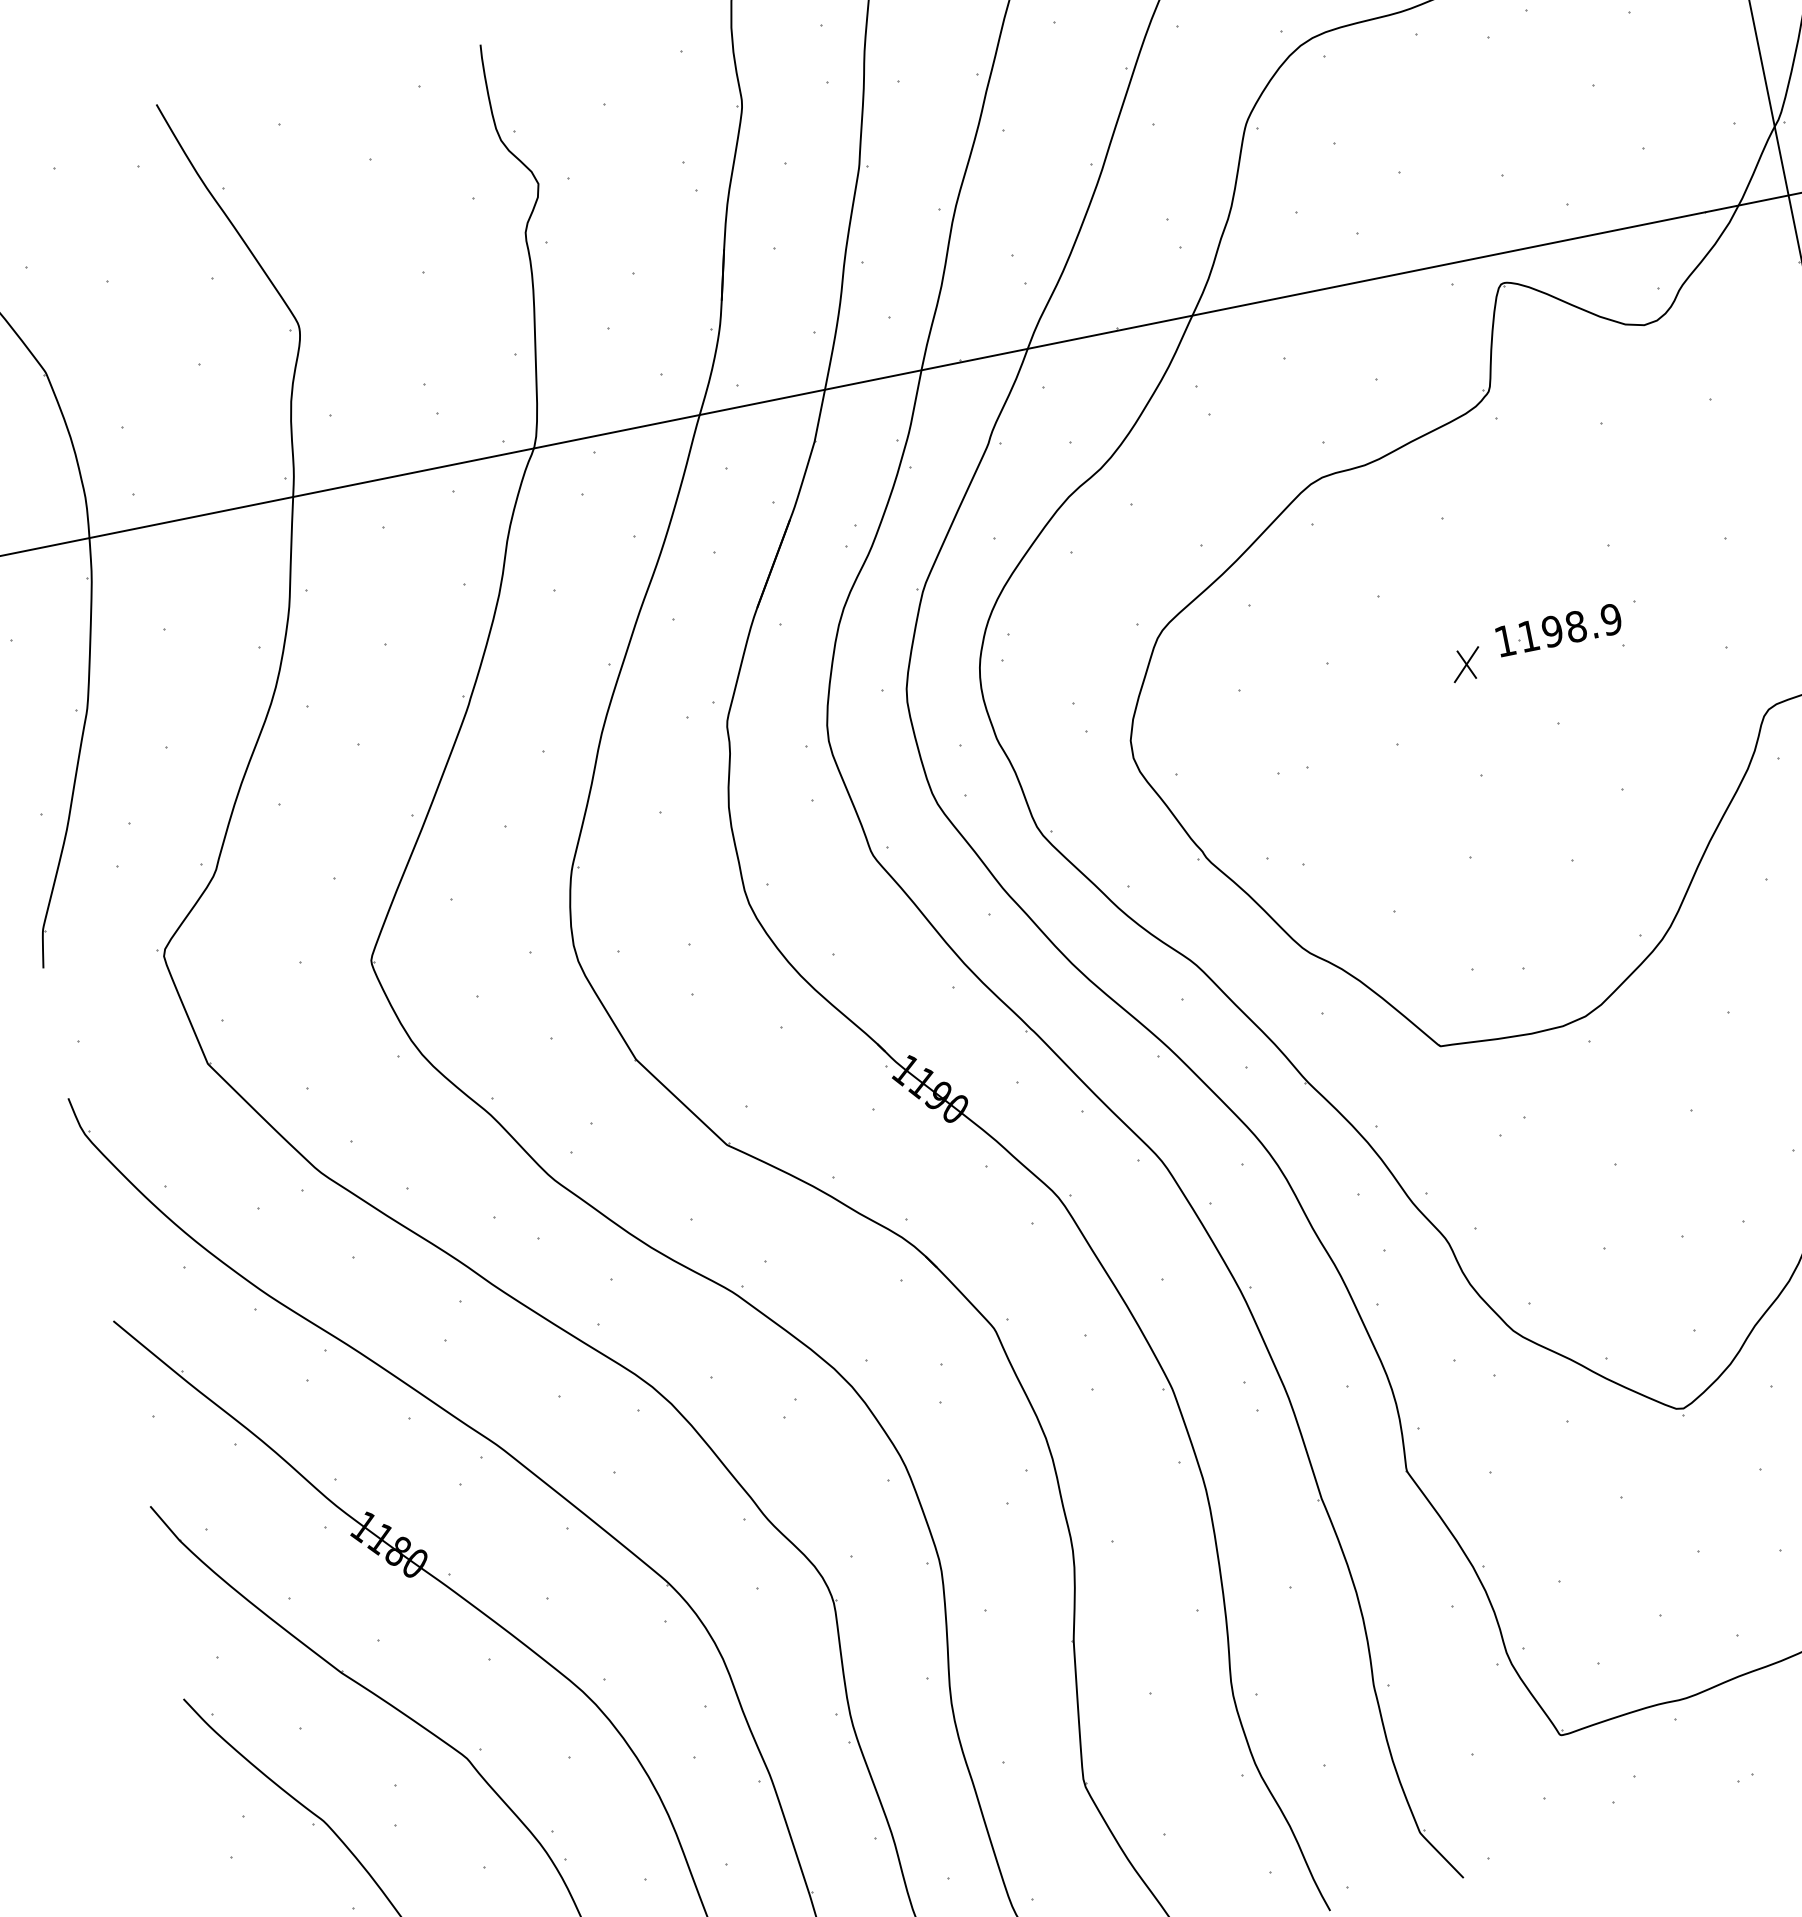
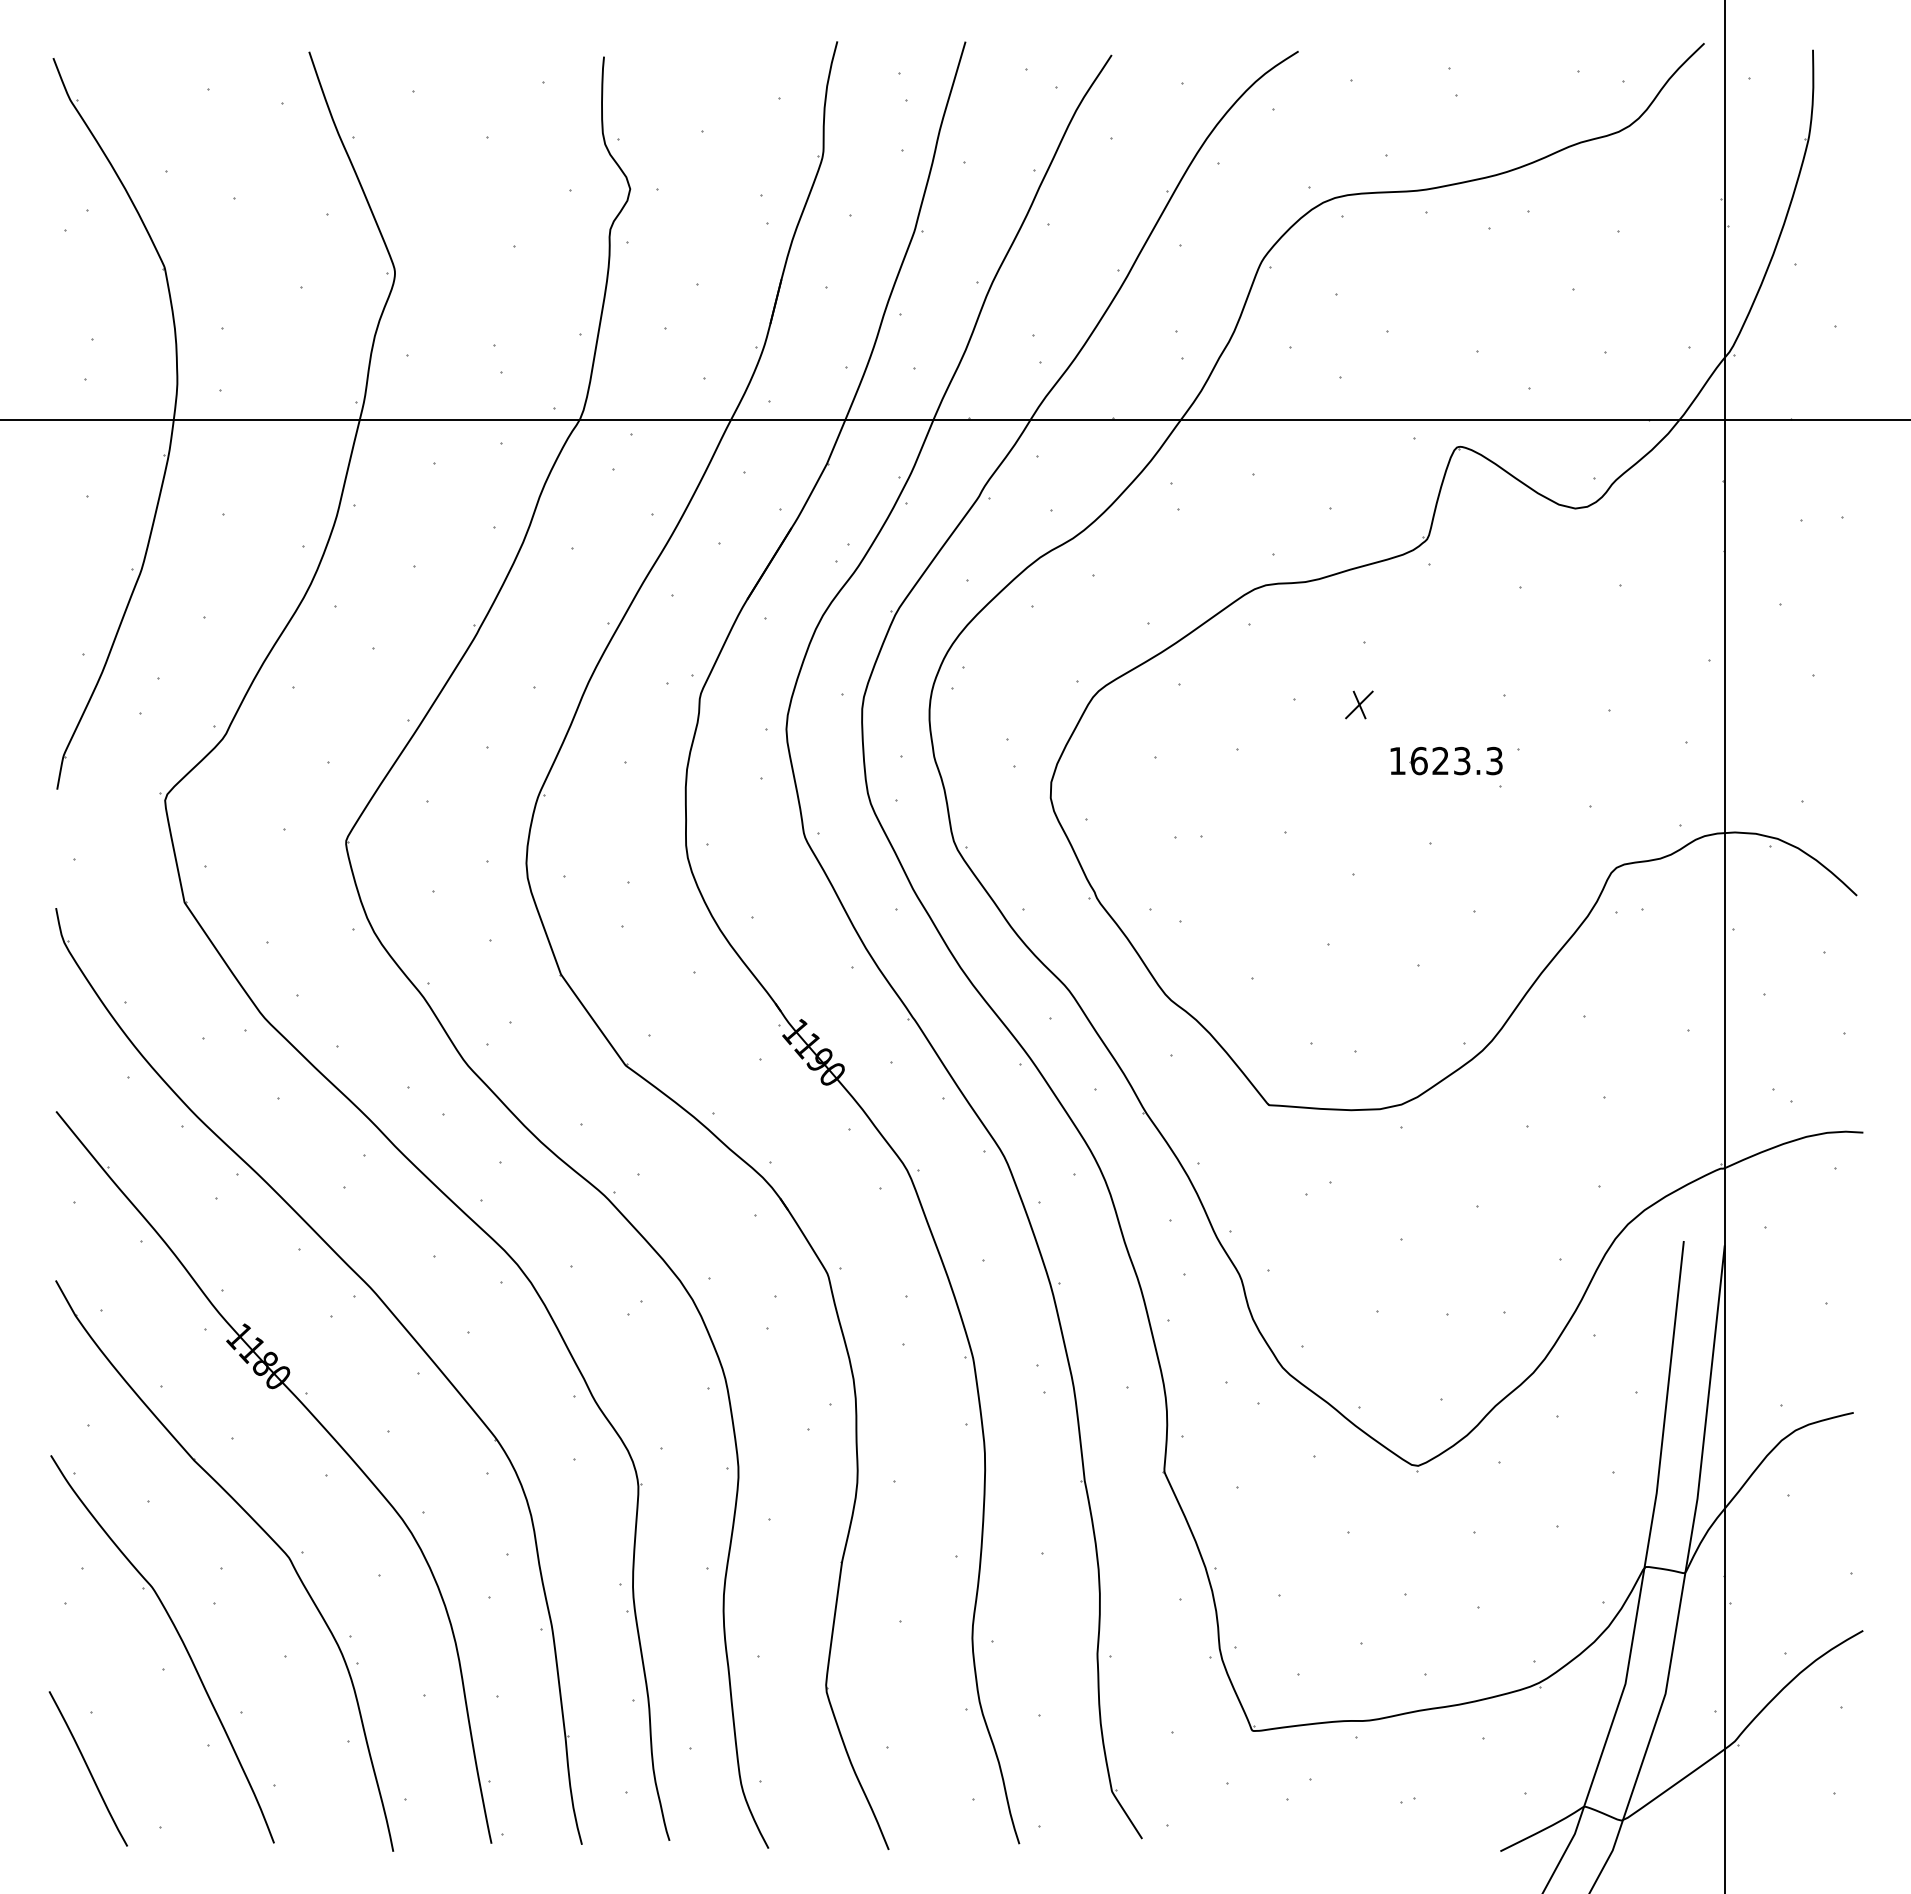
text: (1569, 627) -> (1456, 760), 1198.9 -> 1623.3
part: (1466, 664) -> (1359, 704), moved

